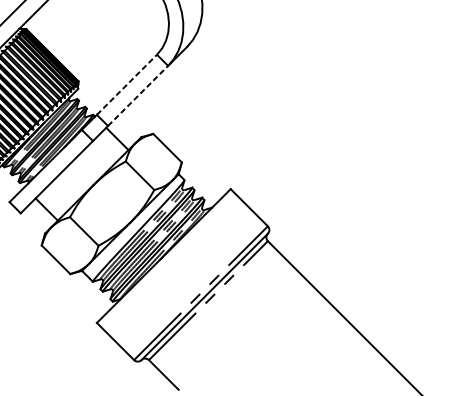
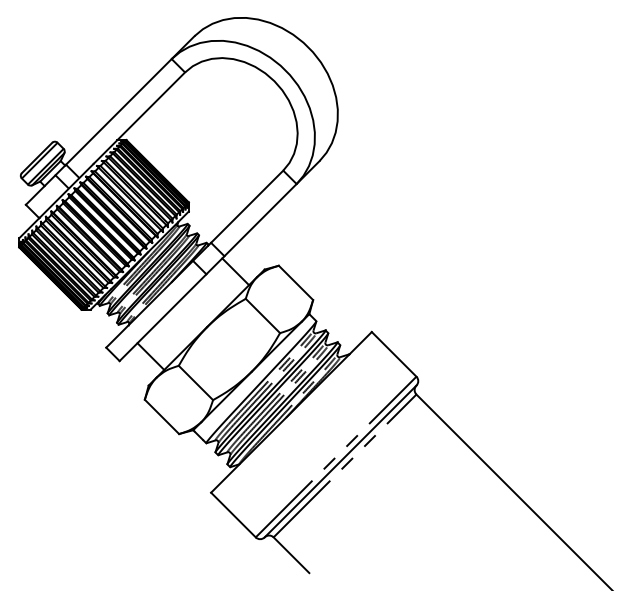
line: (127, 84) -> (247, 206), dashed -> solid
line: (138, 95) -> (260, 219), dashed -> solid

